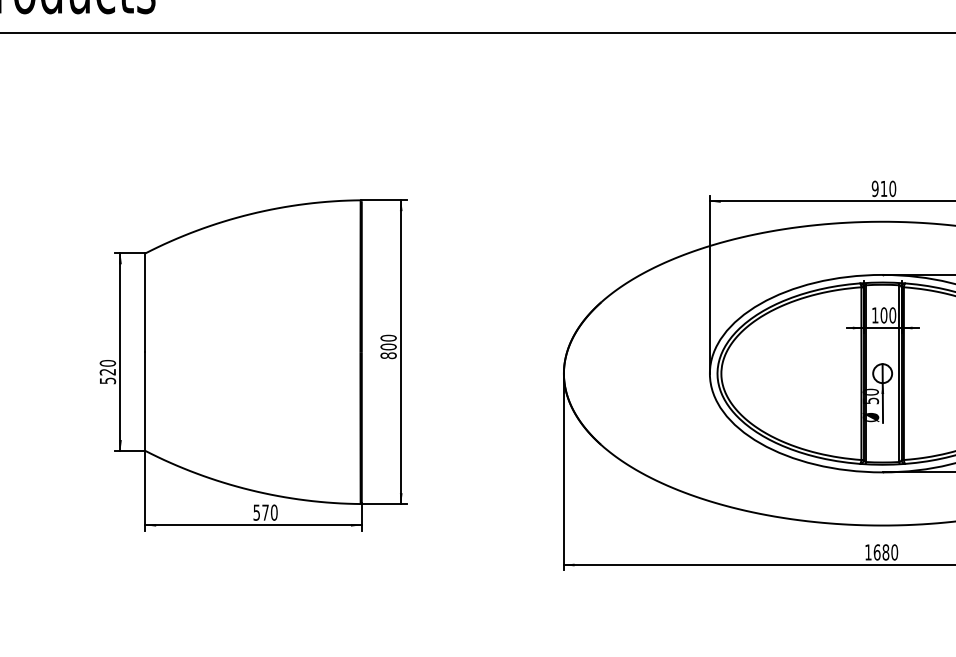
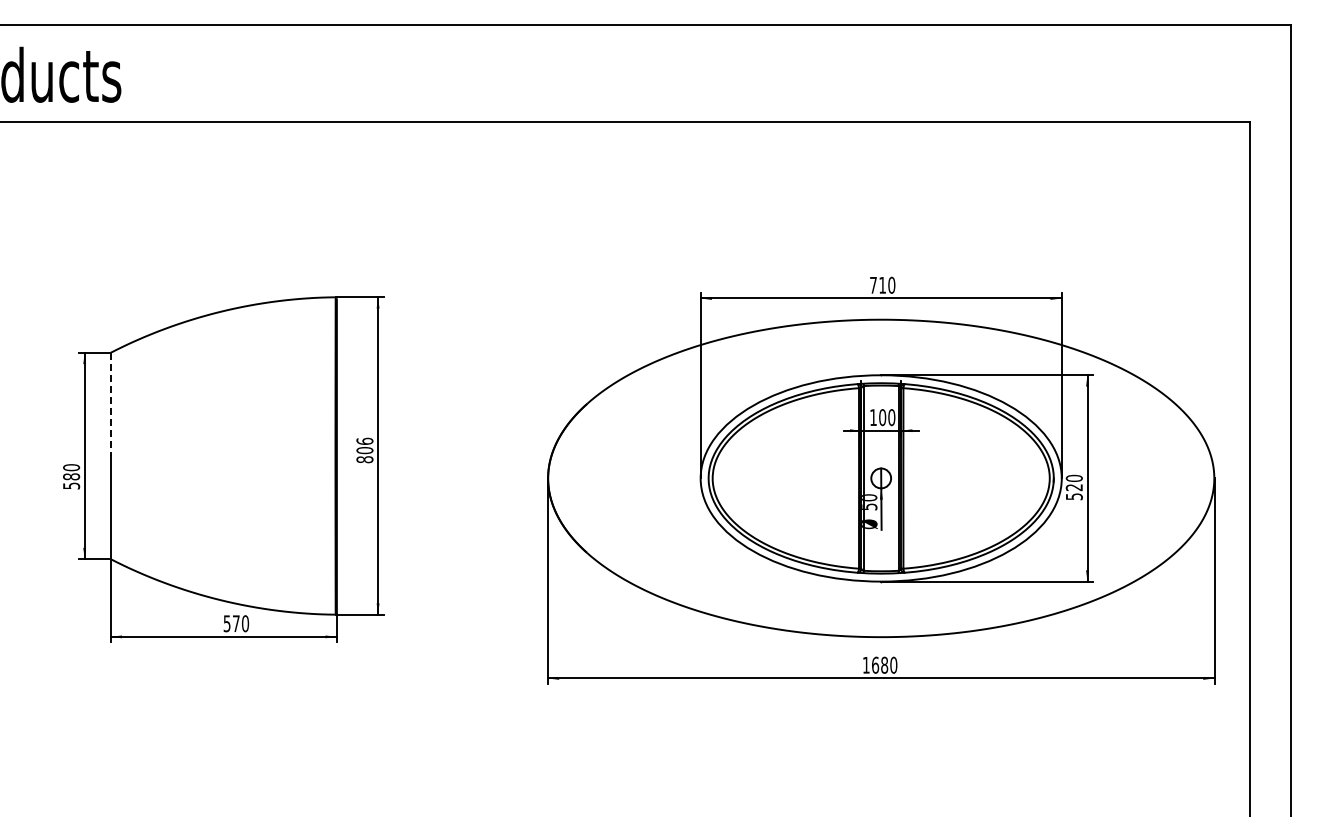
text: (874, 188) -> (872, 284), 910 -> 710
line: (145, 302) -> (110, 404), solid -> dashed
text: (388, 337) -> (364, 440), 800 -> 806
text: (107, 371) -> (71, 476), 520 -> 580

